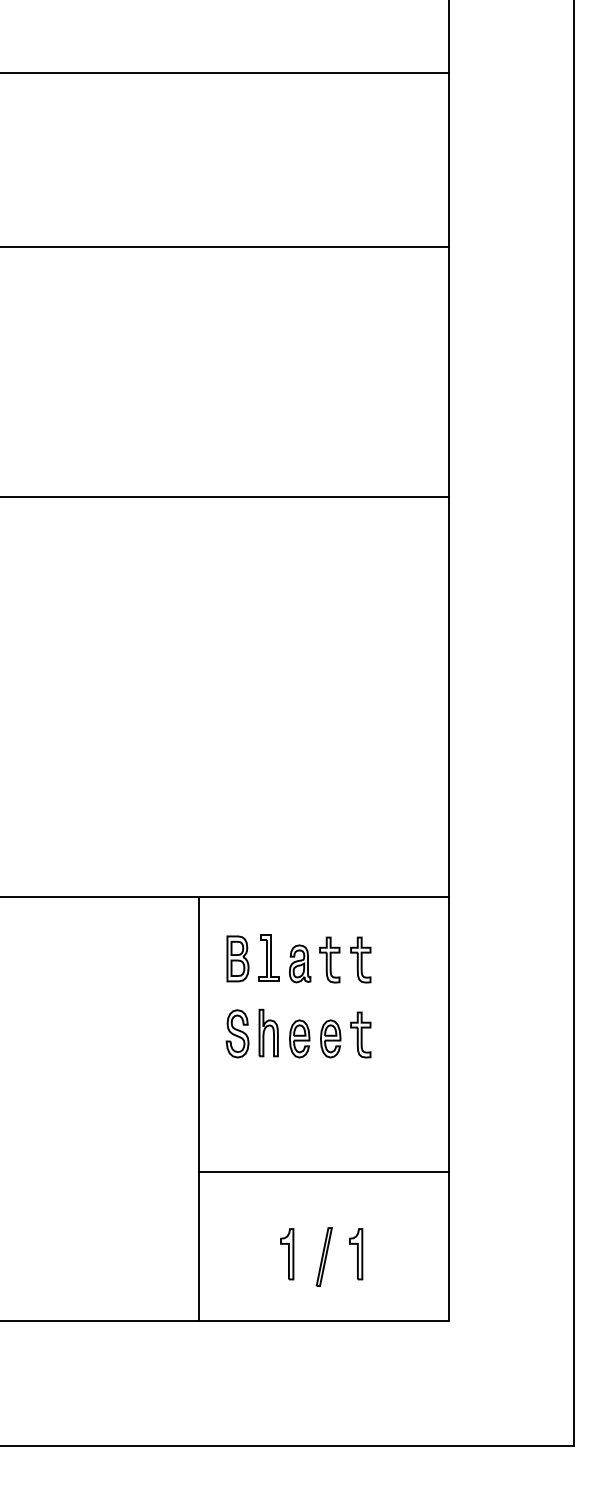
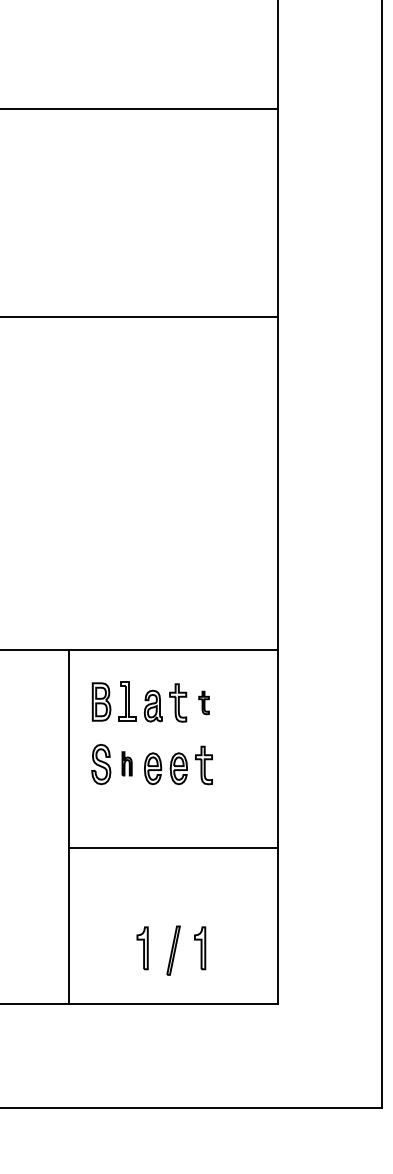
part: (360, 959) -> (203, 702), size x0.6
part: (268, 1032) -> (127, 763), size x0.6
line: (324, 1171) -> (173, 847), moved

